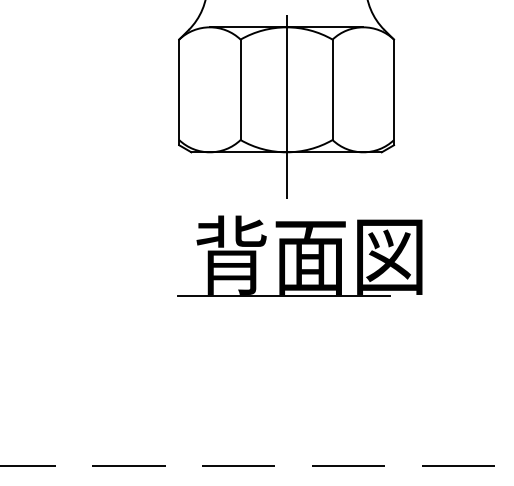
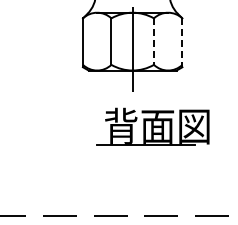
line: (331, 91) -> (153, 42), solid -> dashed
line: (394, 93) -> (182, 43), solid -> dashed
part: (299, 255) -> (152, 126), moved

